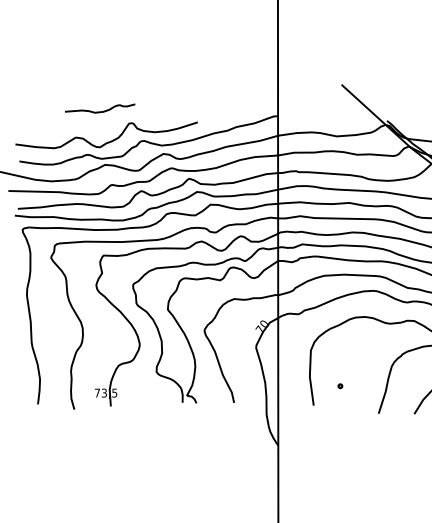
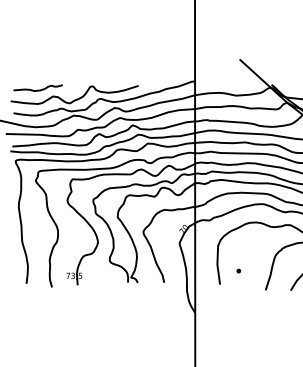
curve: (99, 110) -> (37, 89), moved

